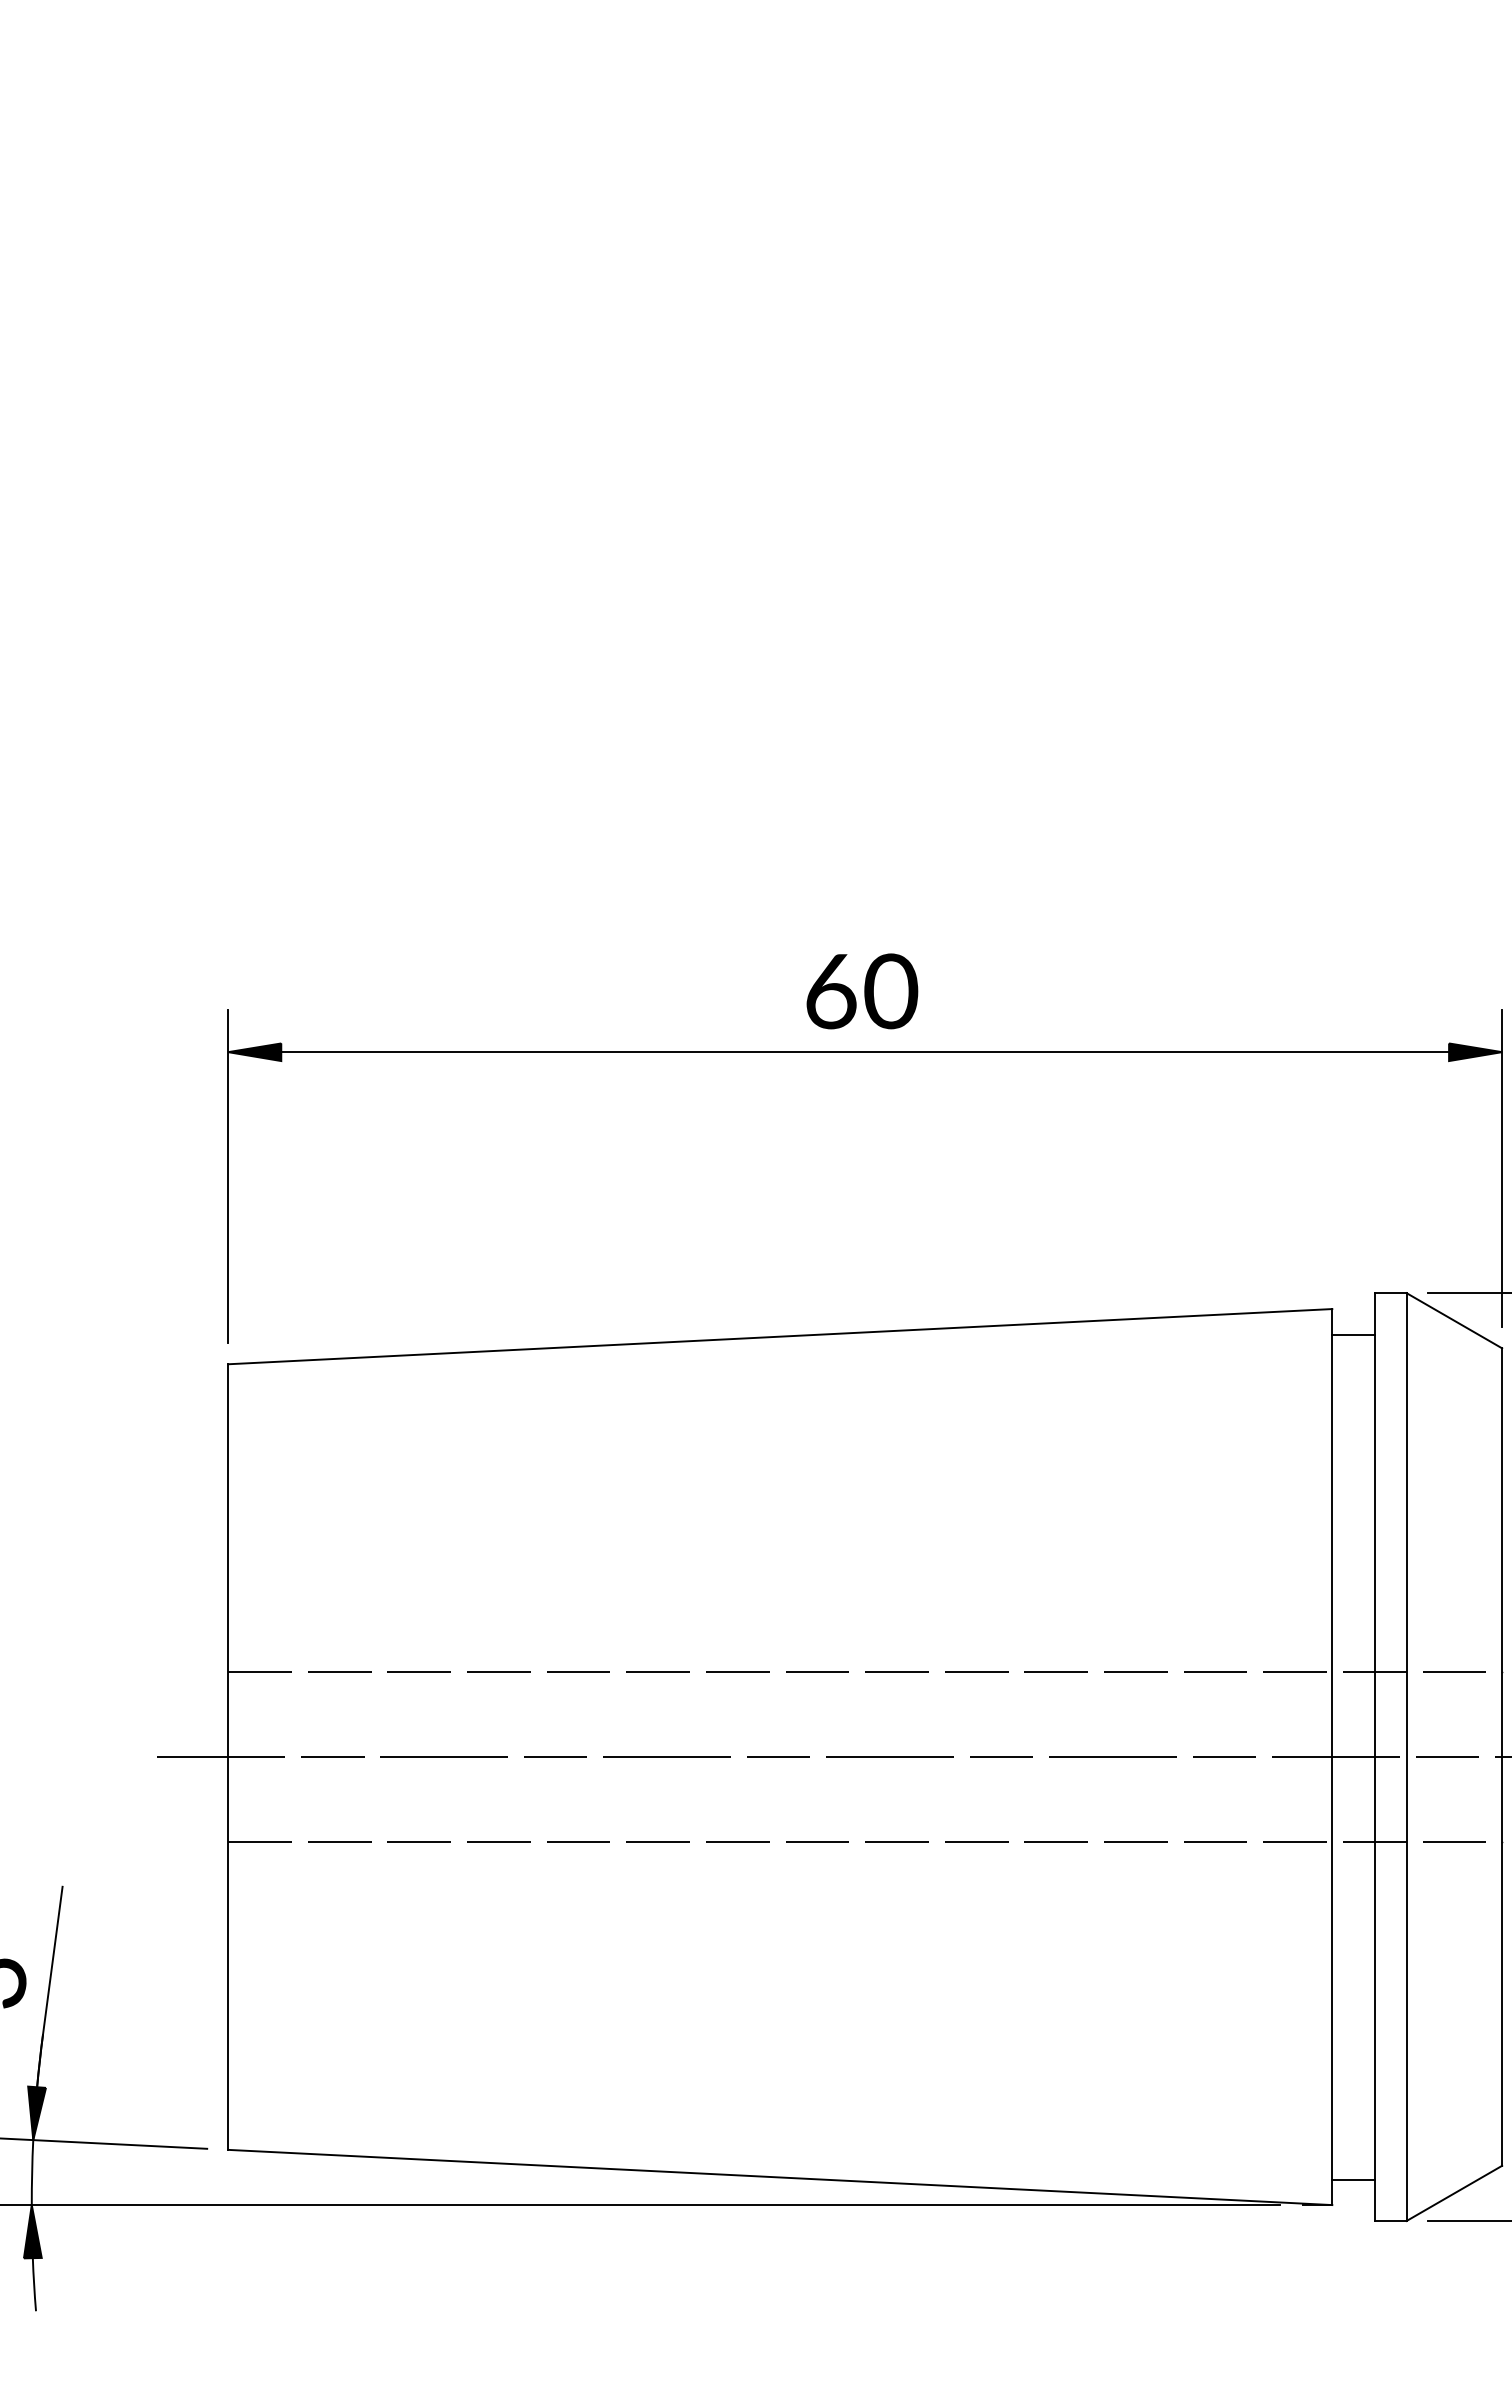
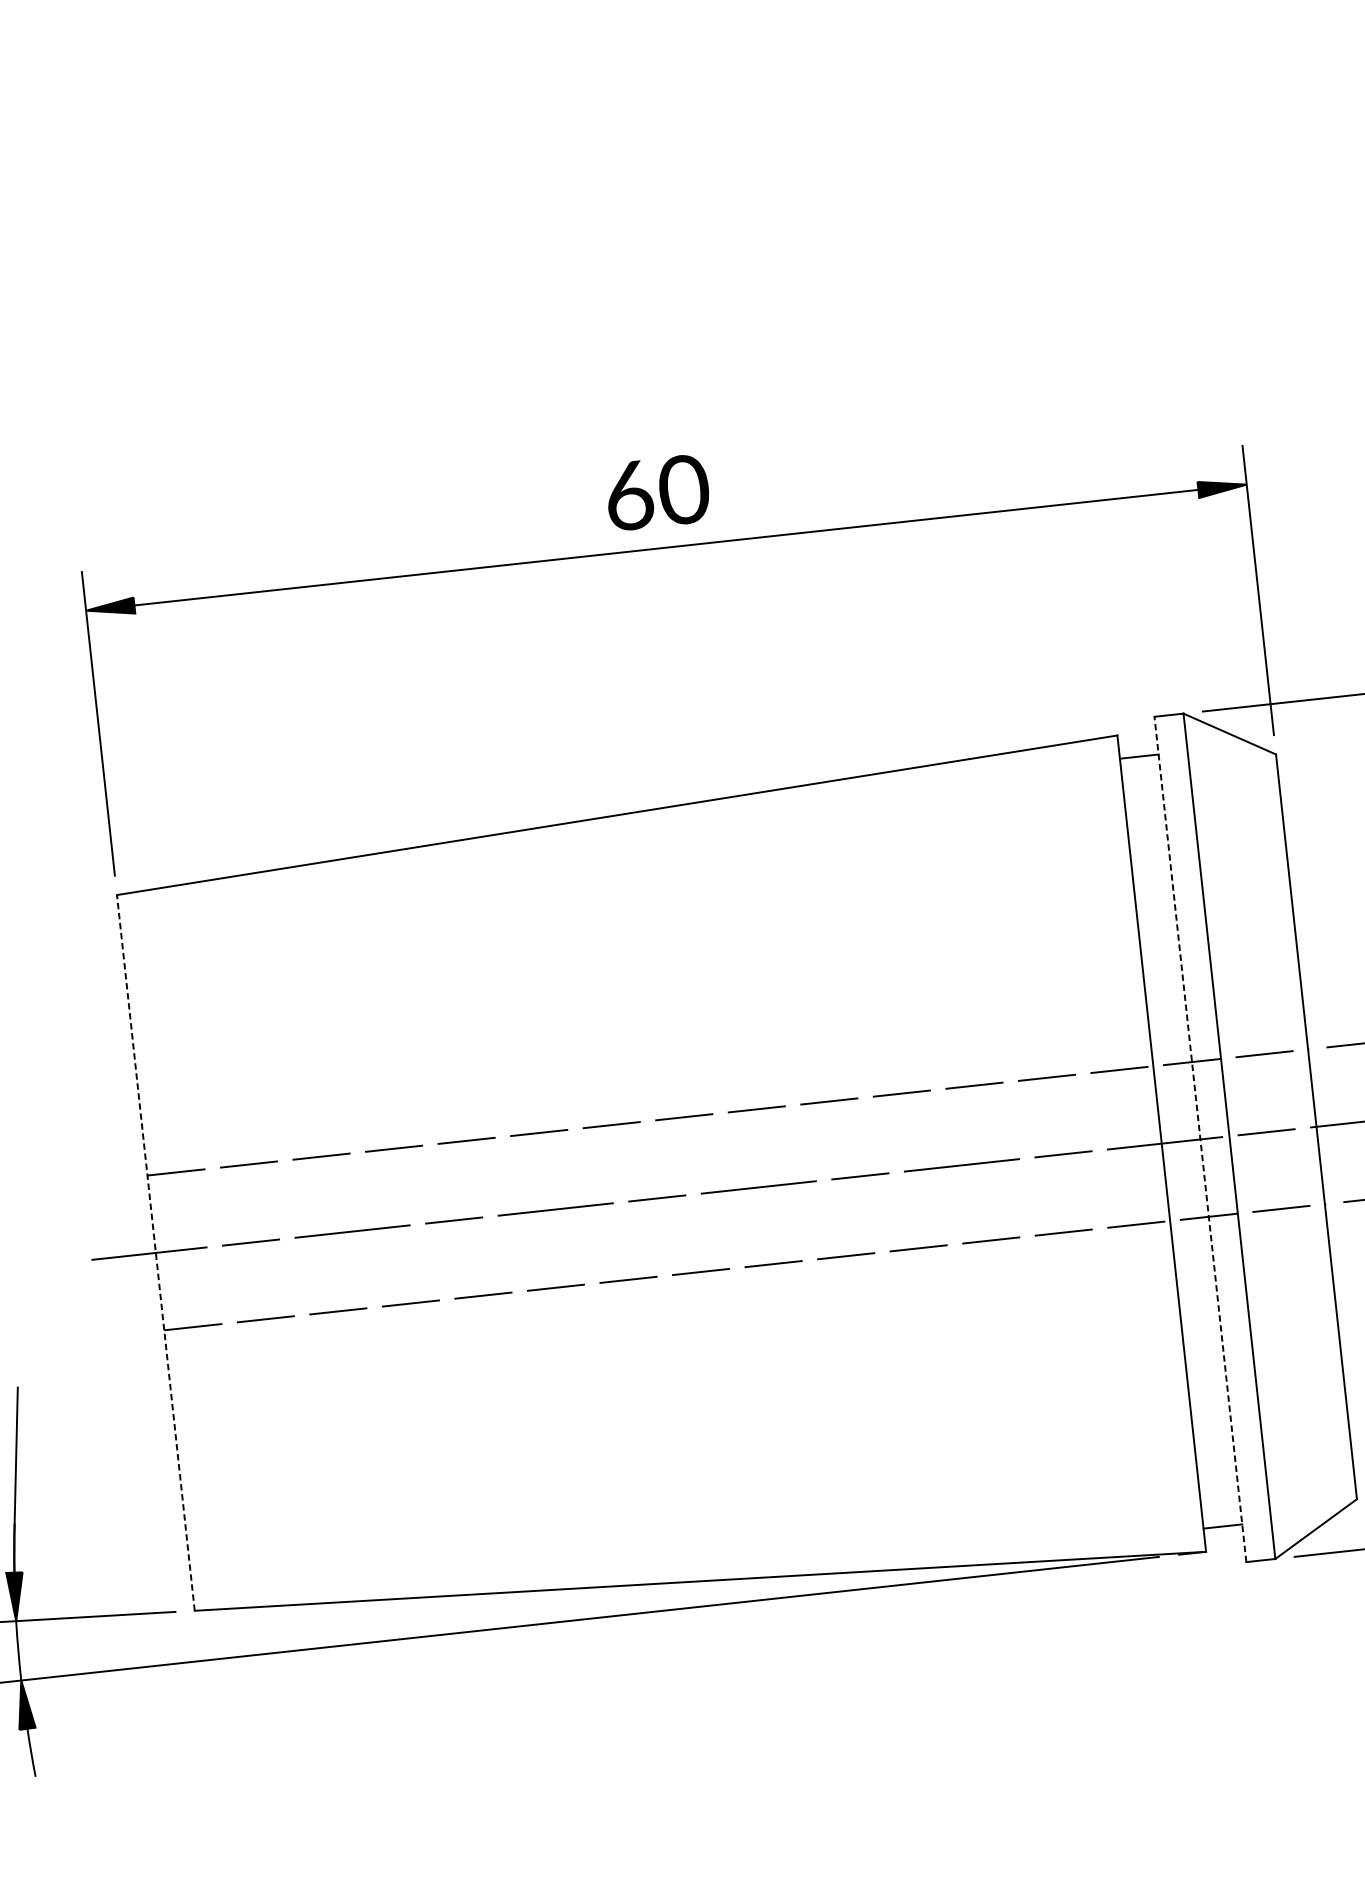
line: (228, 1757) -> (156, 1253), solid -> dashed
line: (1374, 1757) -> (1200, 1139), solid -> dashed

